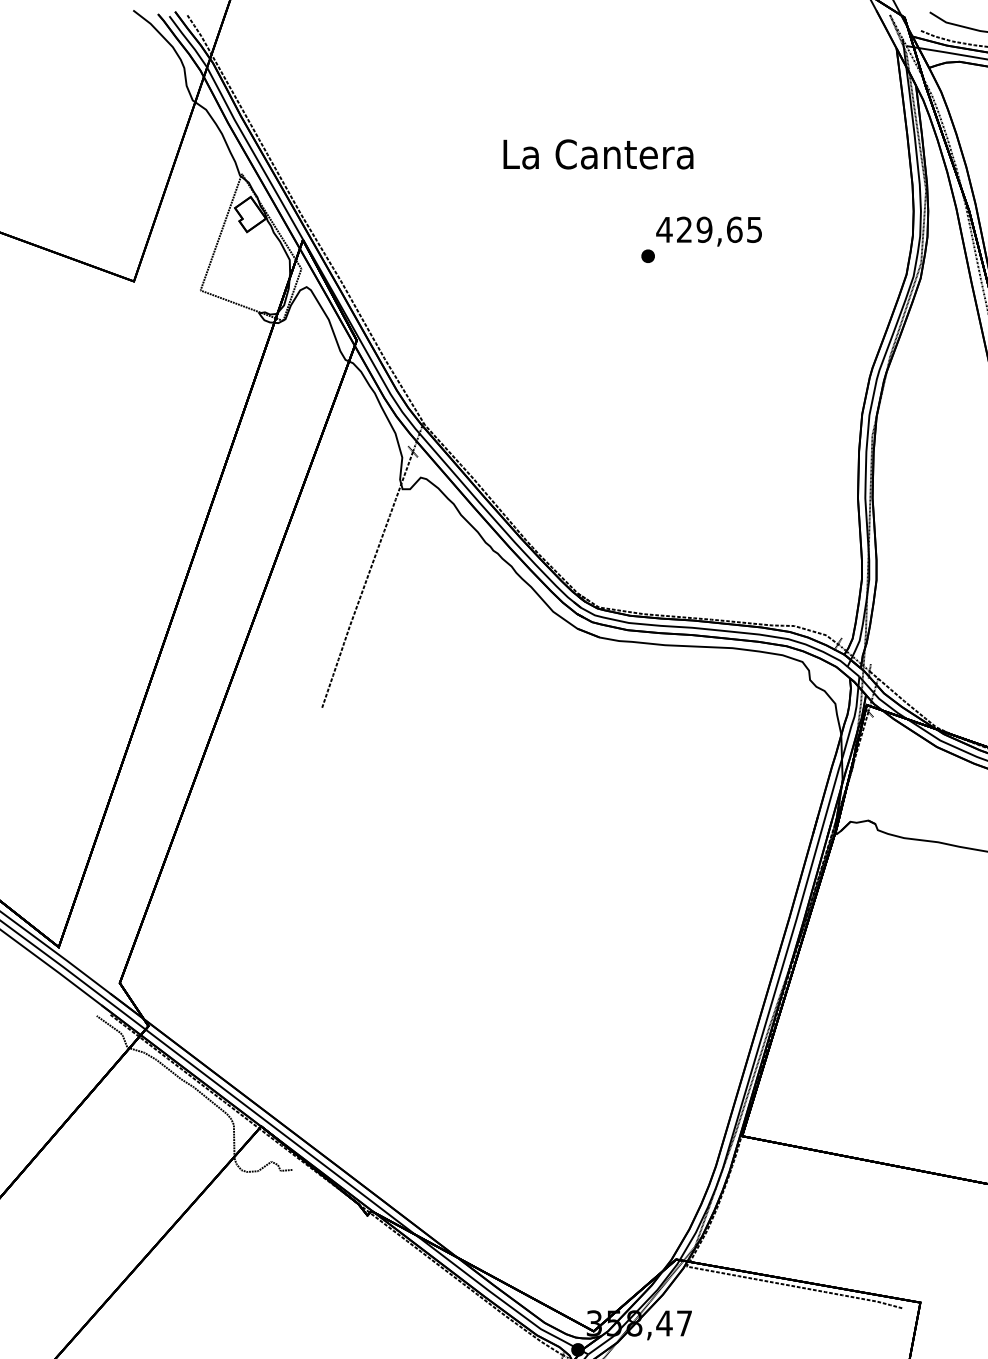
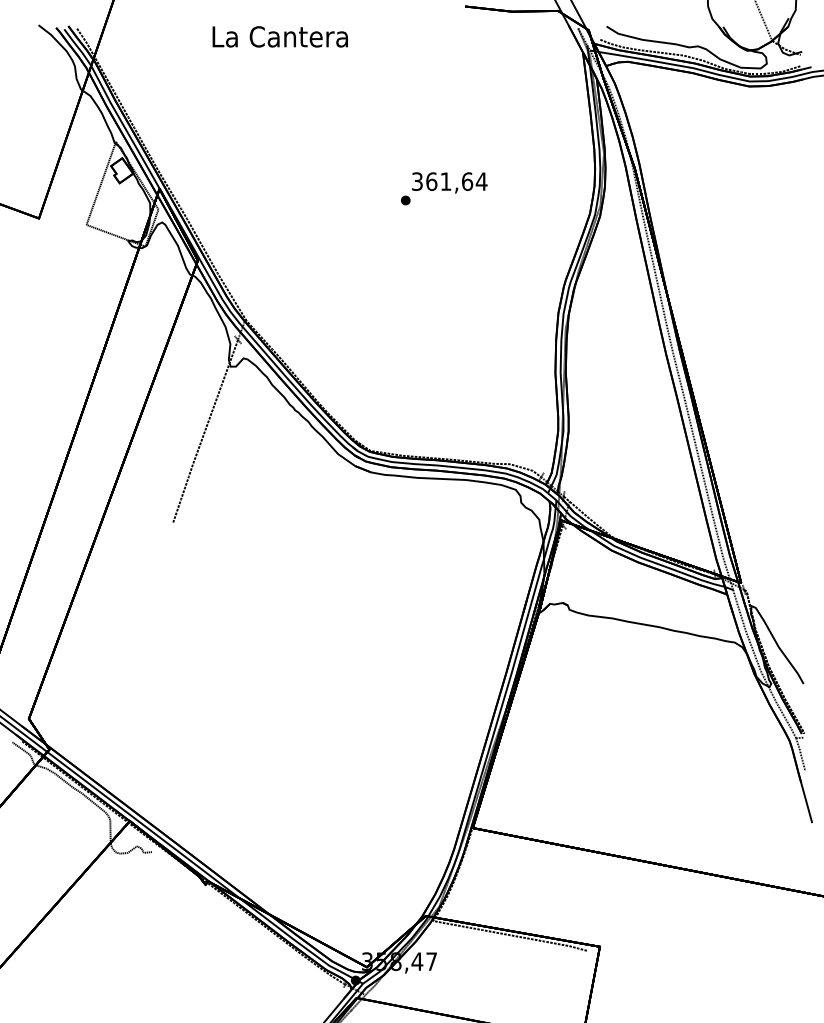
text: (597, 153) -> (279, 36), moved
text: (709, 229) -> (449, 181), 429,65 -> 361,64

